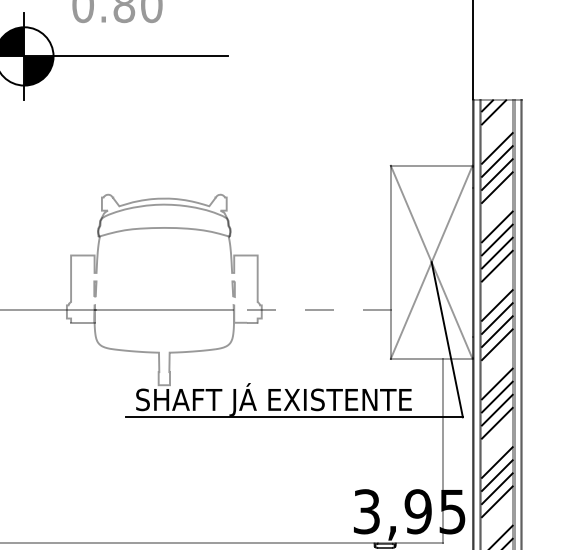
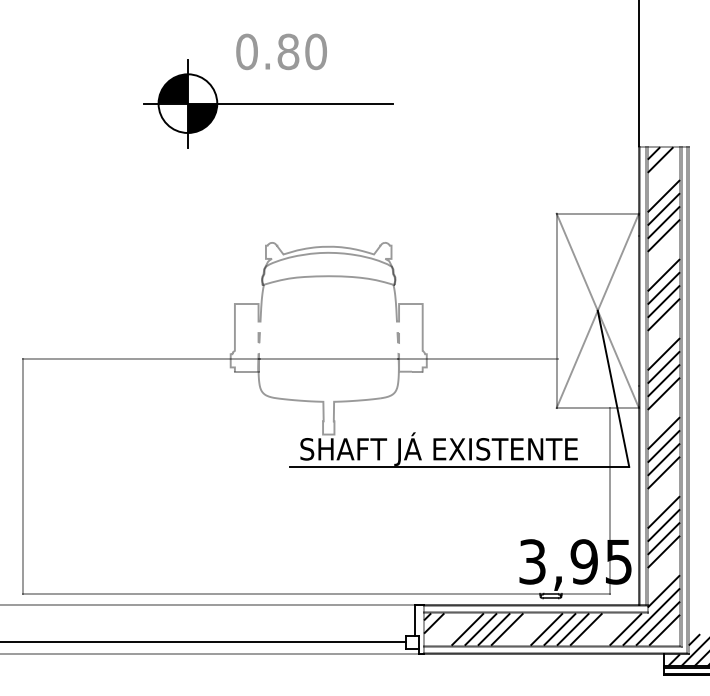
part: (94, 288) -> (258, 337), size x0.62
part: (232, 288) -> (397, 337), size x0.62
line: (312, 309) -> (477, 358), dashed -> solid

